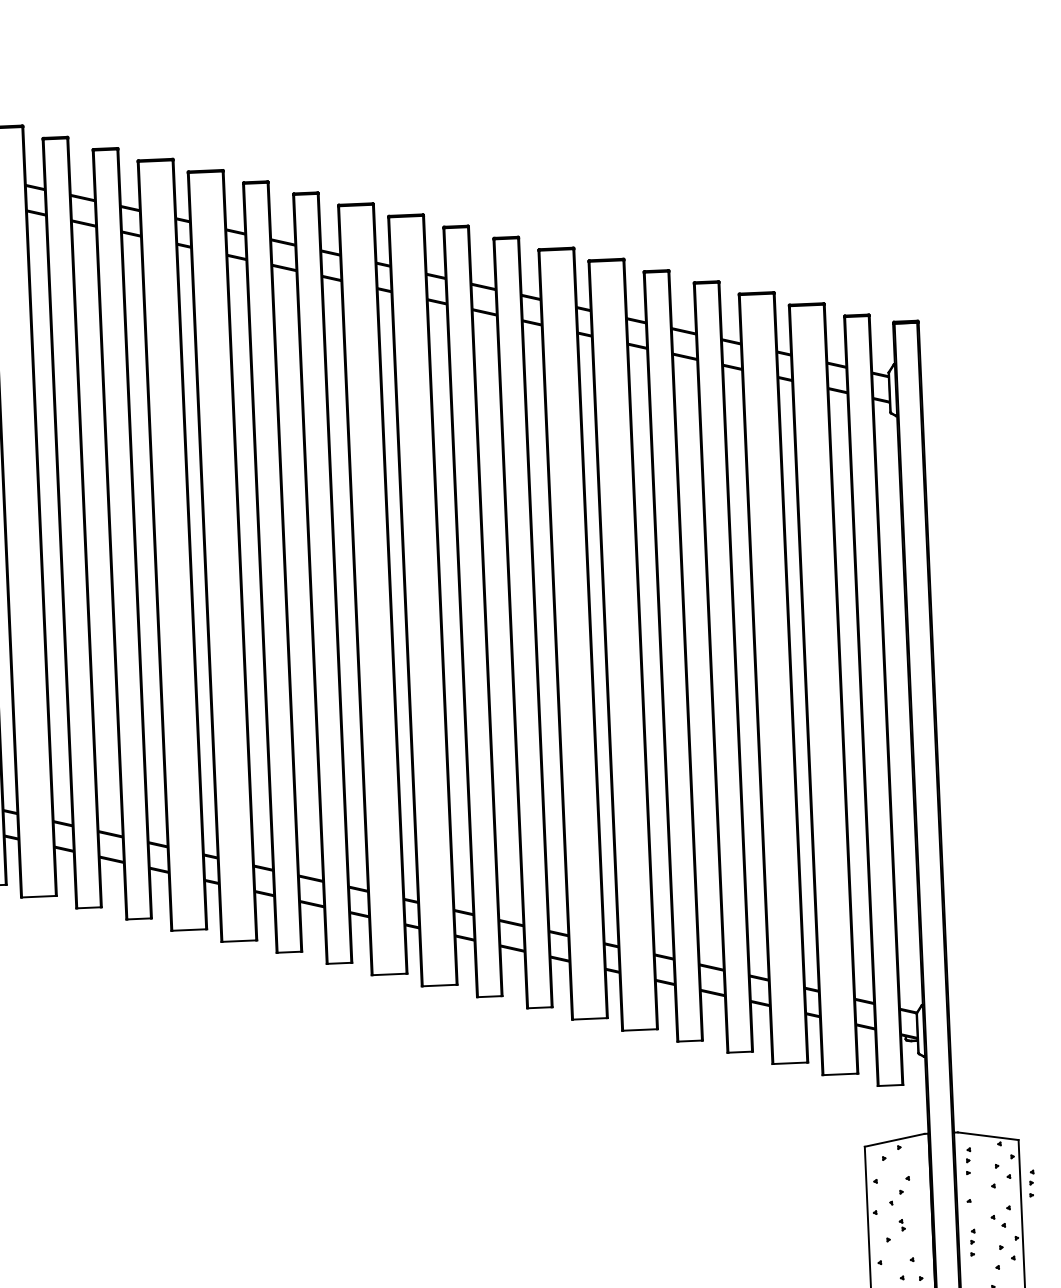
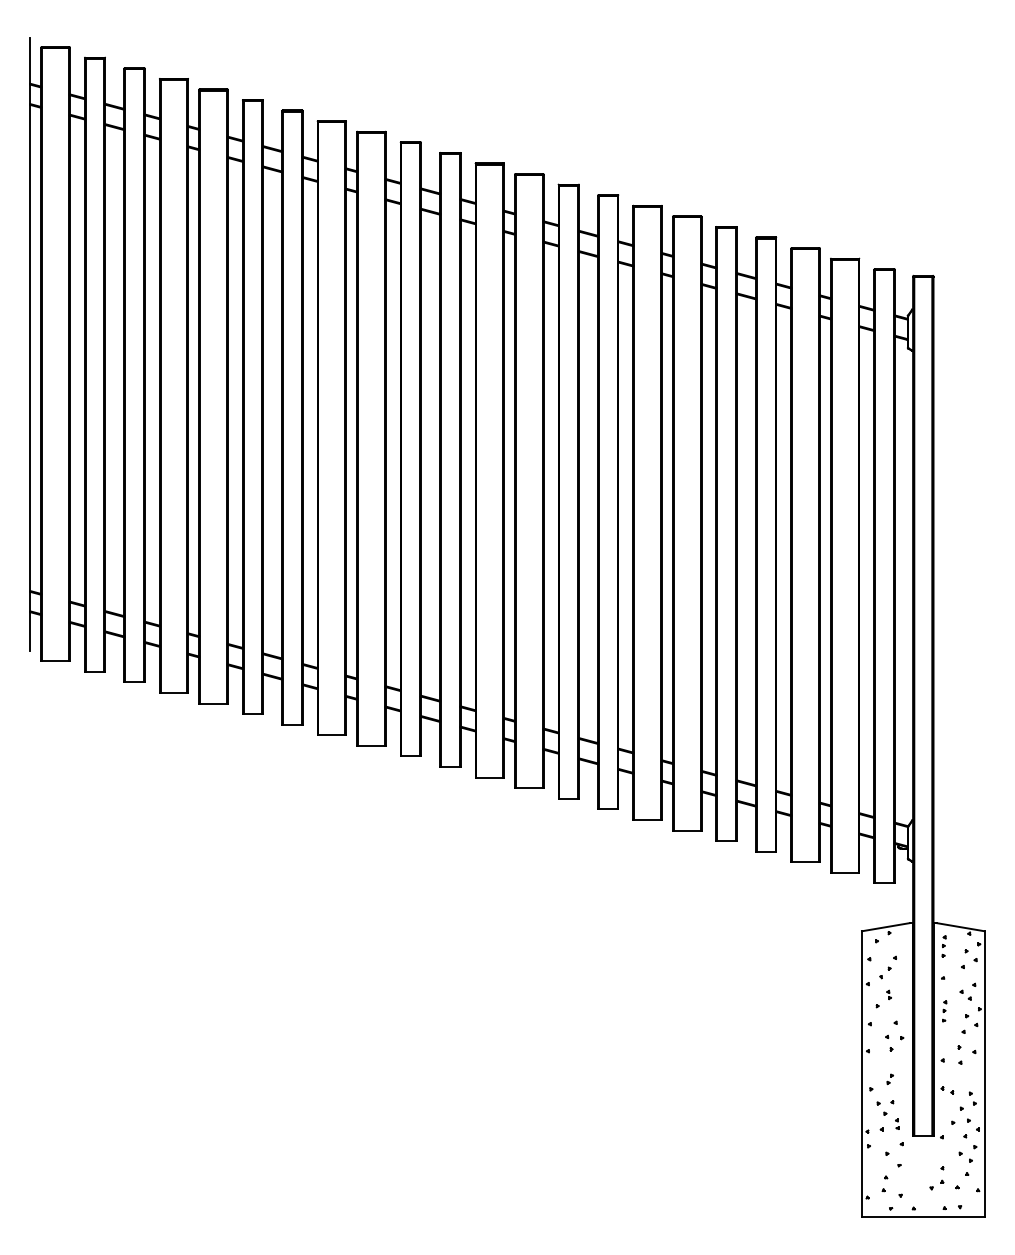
part: (1031, 1183) -> (993, 966), removed

